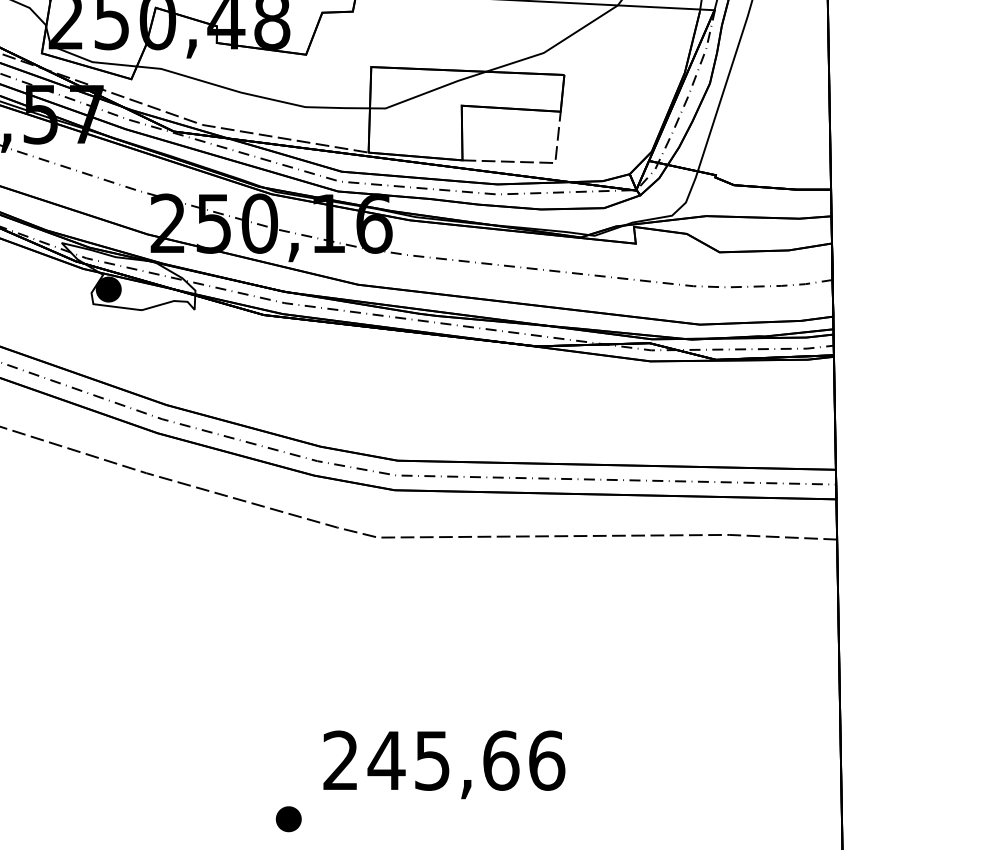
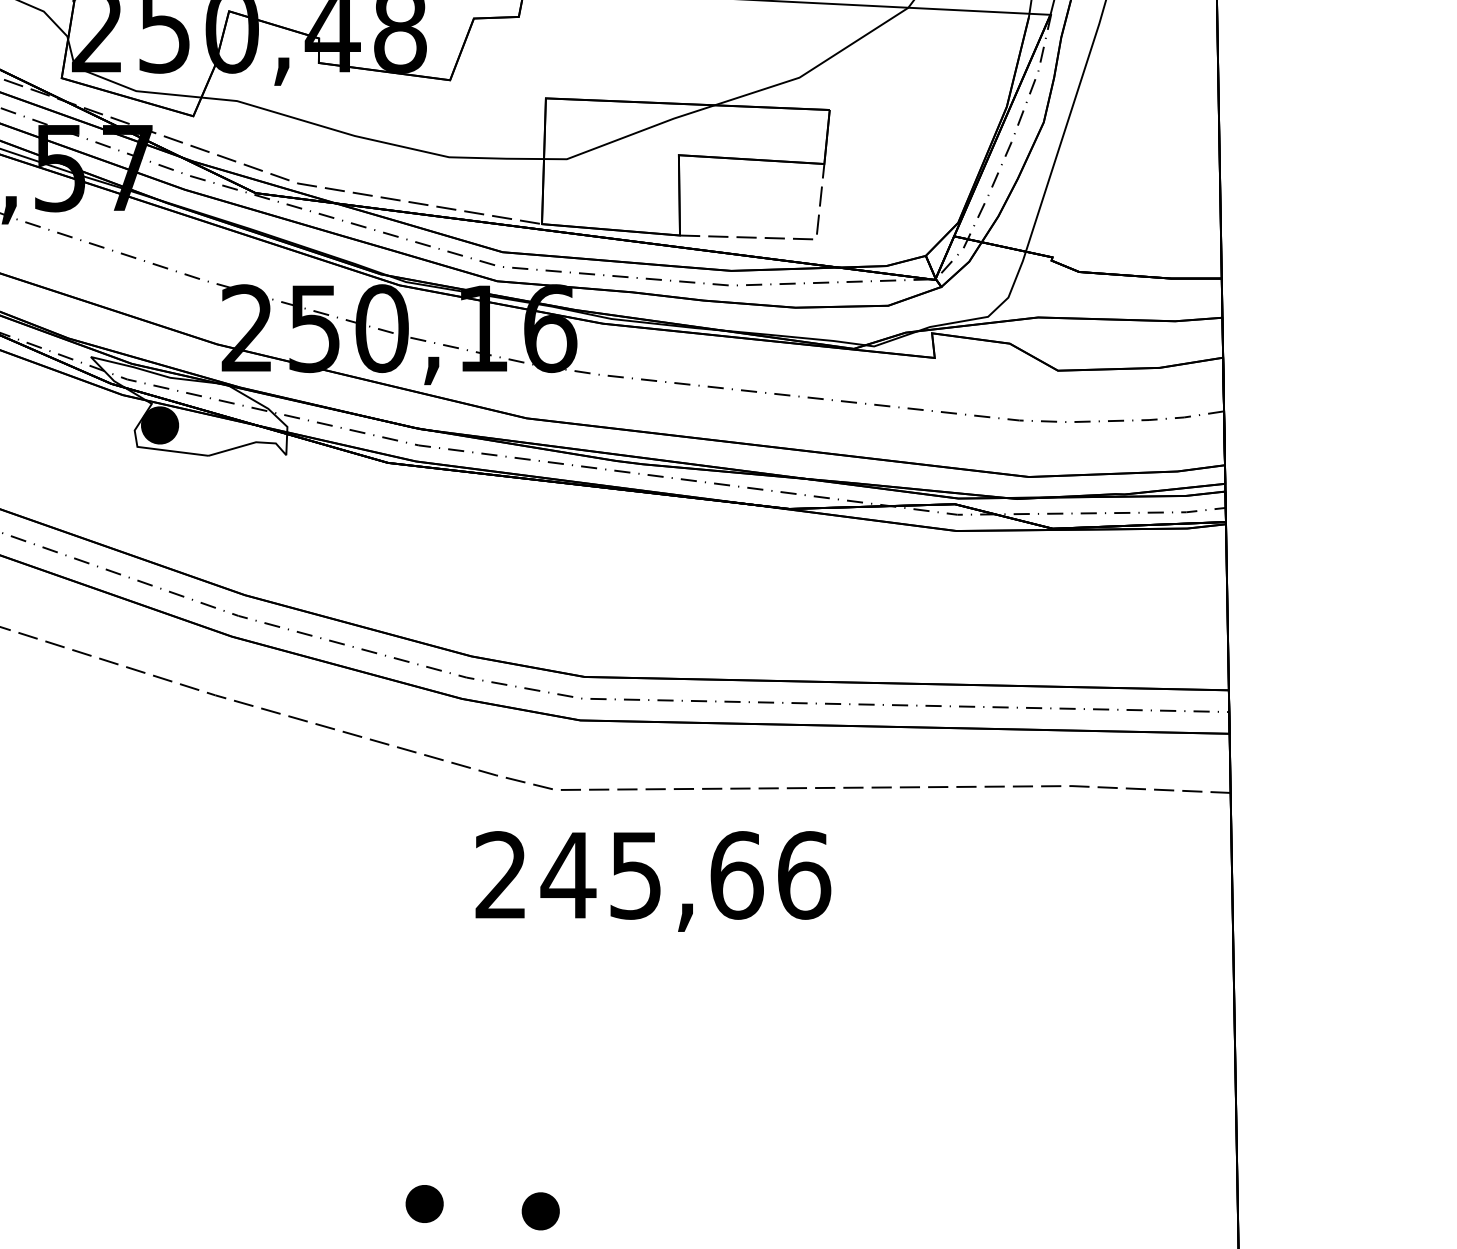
text: (444, 764) -> (653, 880), moved
part: (367, 824) -> (540, 1211), added

